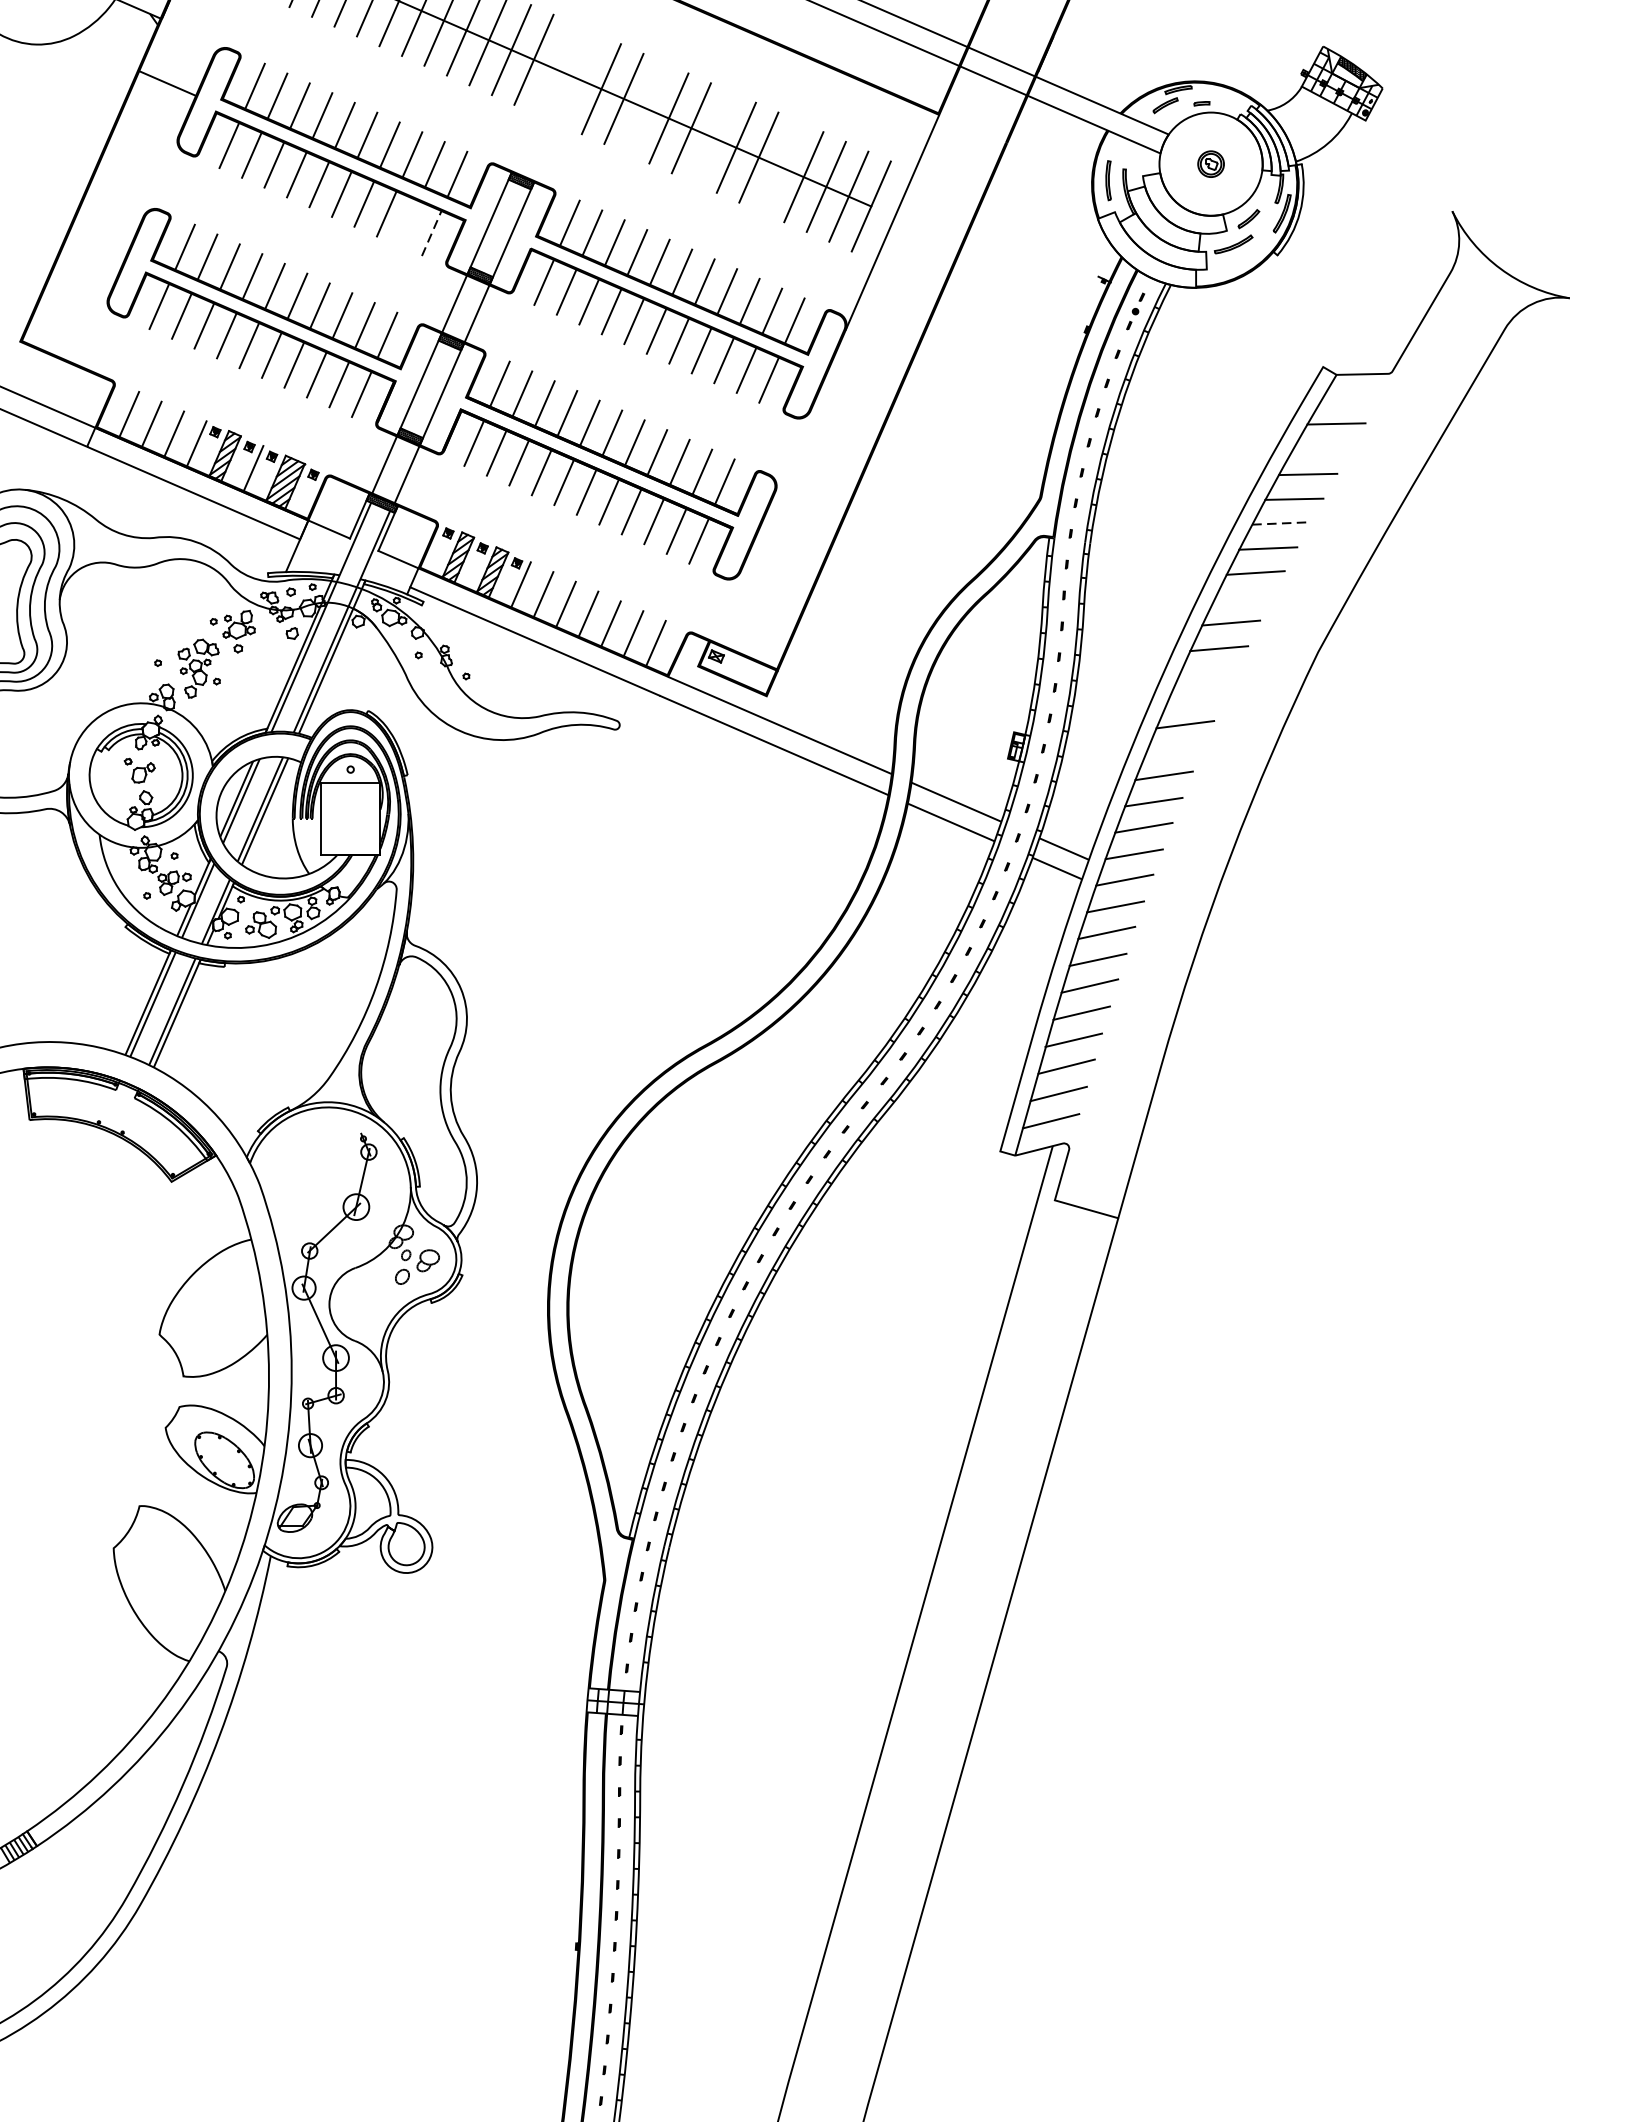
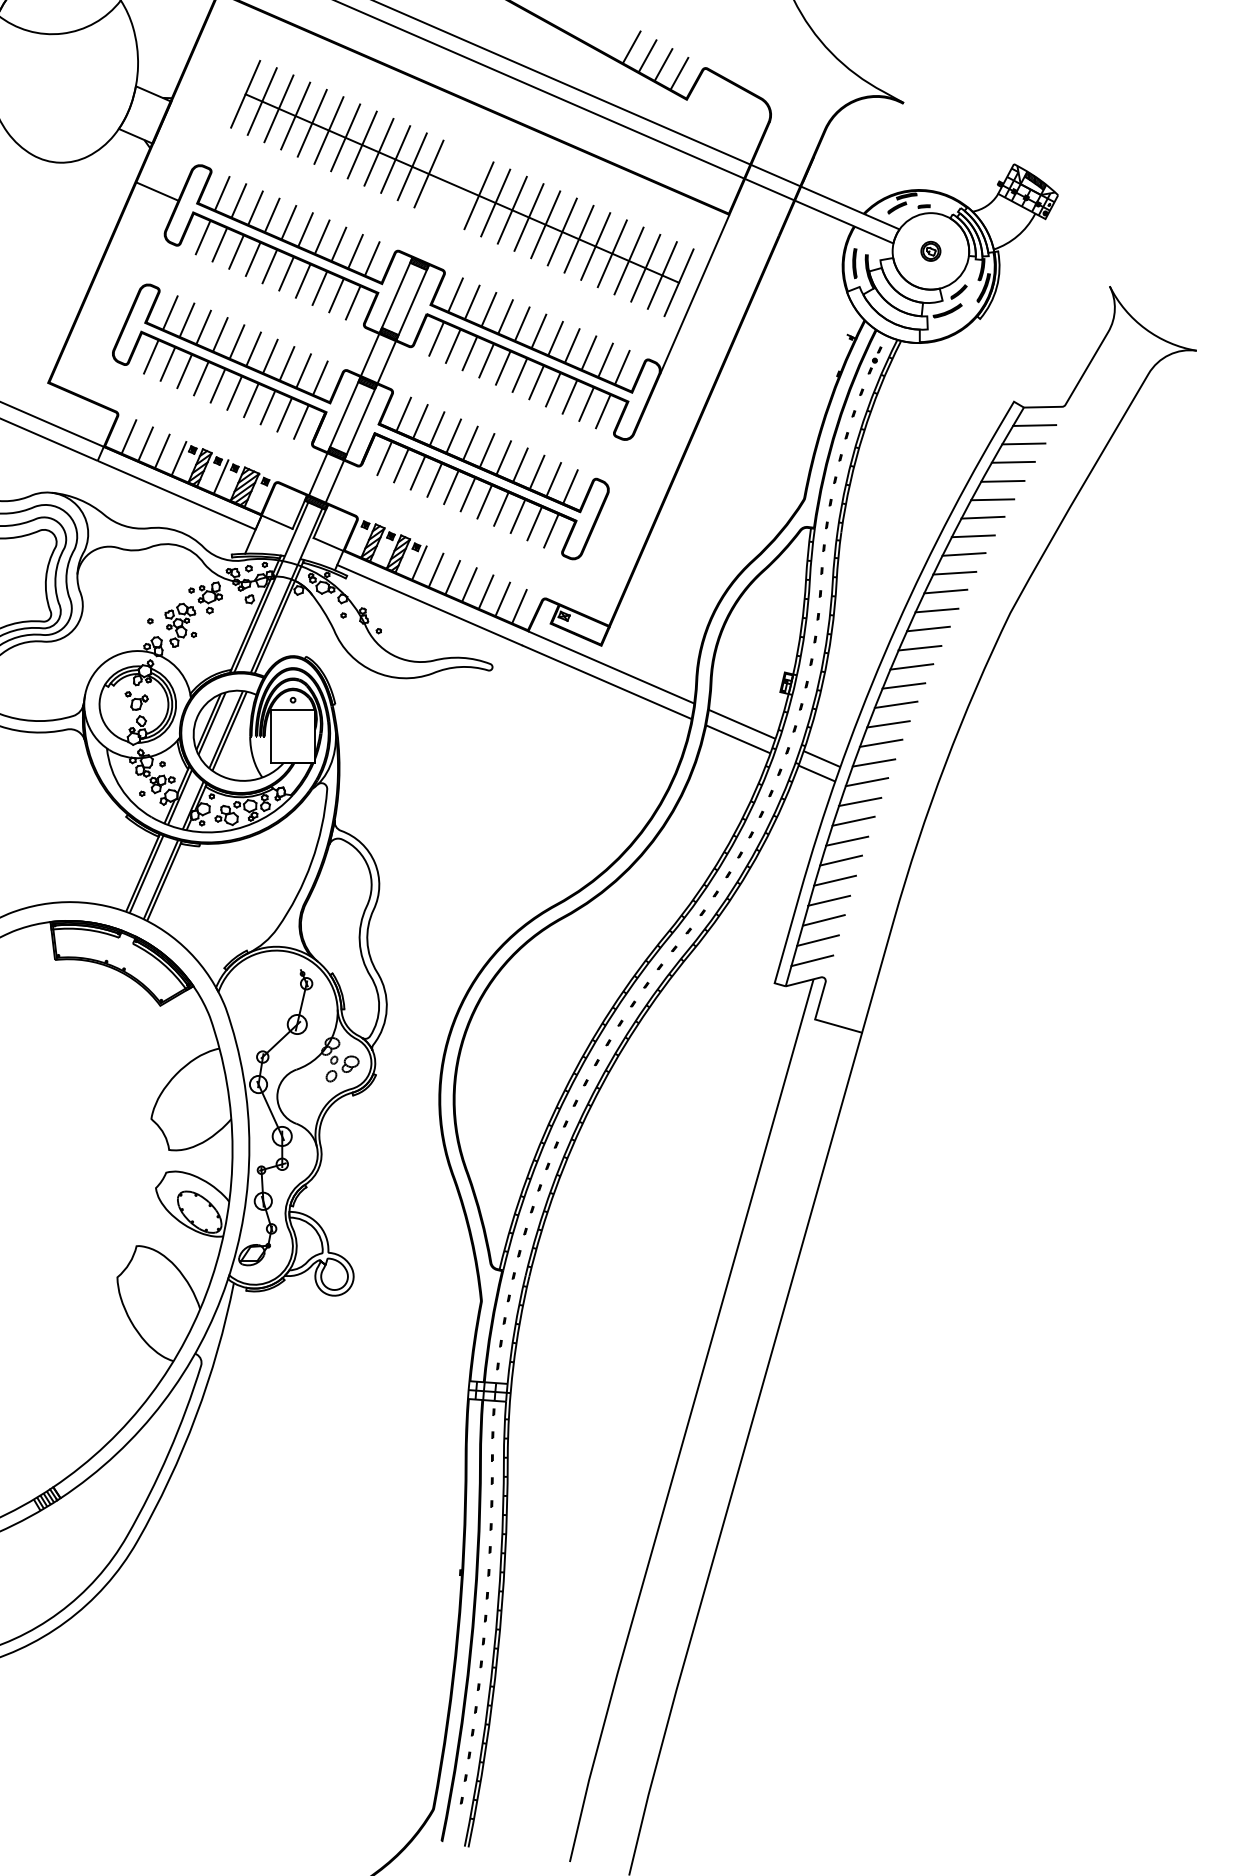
line: (645, 107) -> (511, 209), added
line: (712, 137) -> (561, 231), added
line: (780, 167) -> (611, 253), added
line: (409, 223) -> (336, 295), added
line: (432, 233) -> (353, 302), dashed -> solid
line: (1350, 399) -> (1034, 425), added
line: (1321, 447) -> (1012, 461), added
line: (1280, 523) -> (982, 517), dashed -> solid
line: (1242, 597) -> (954, 572), added
line: (1207, 672) -> (928, 628), added
line: (1195, 698) -> (919, 647), added
line: (1174, 749) -> (903, 685), added

